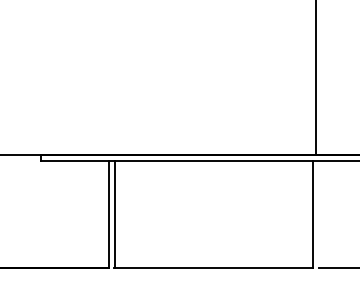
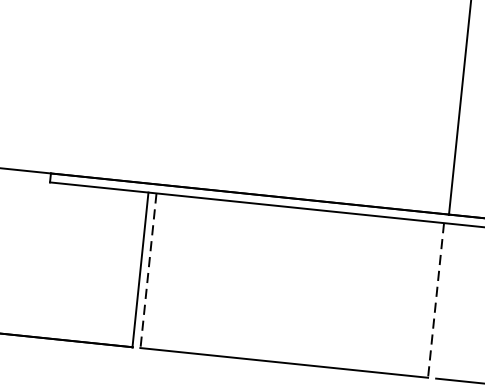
line: (114, 214) -> (148, 270), solid -> dashed
line: (313, 214) -> (436, 300), solid -> dashed

